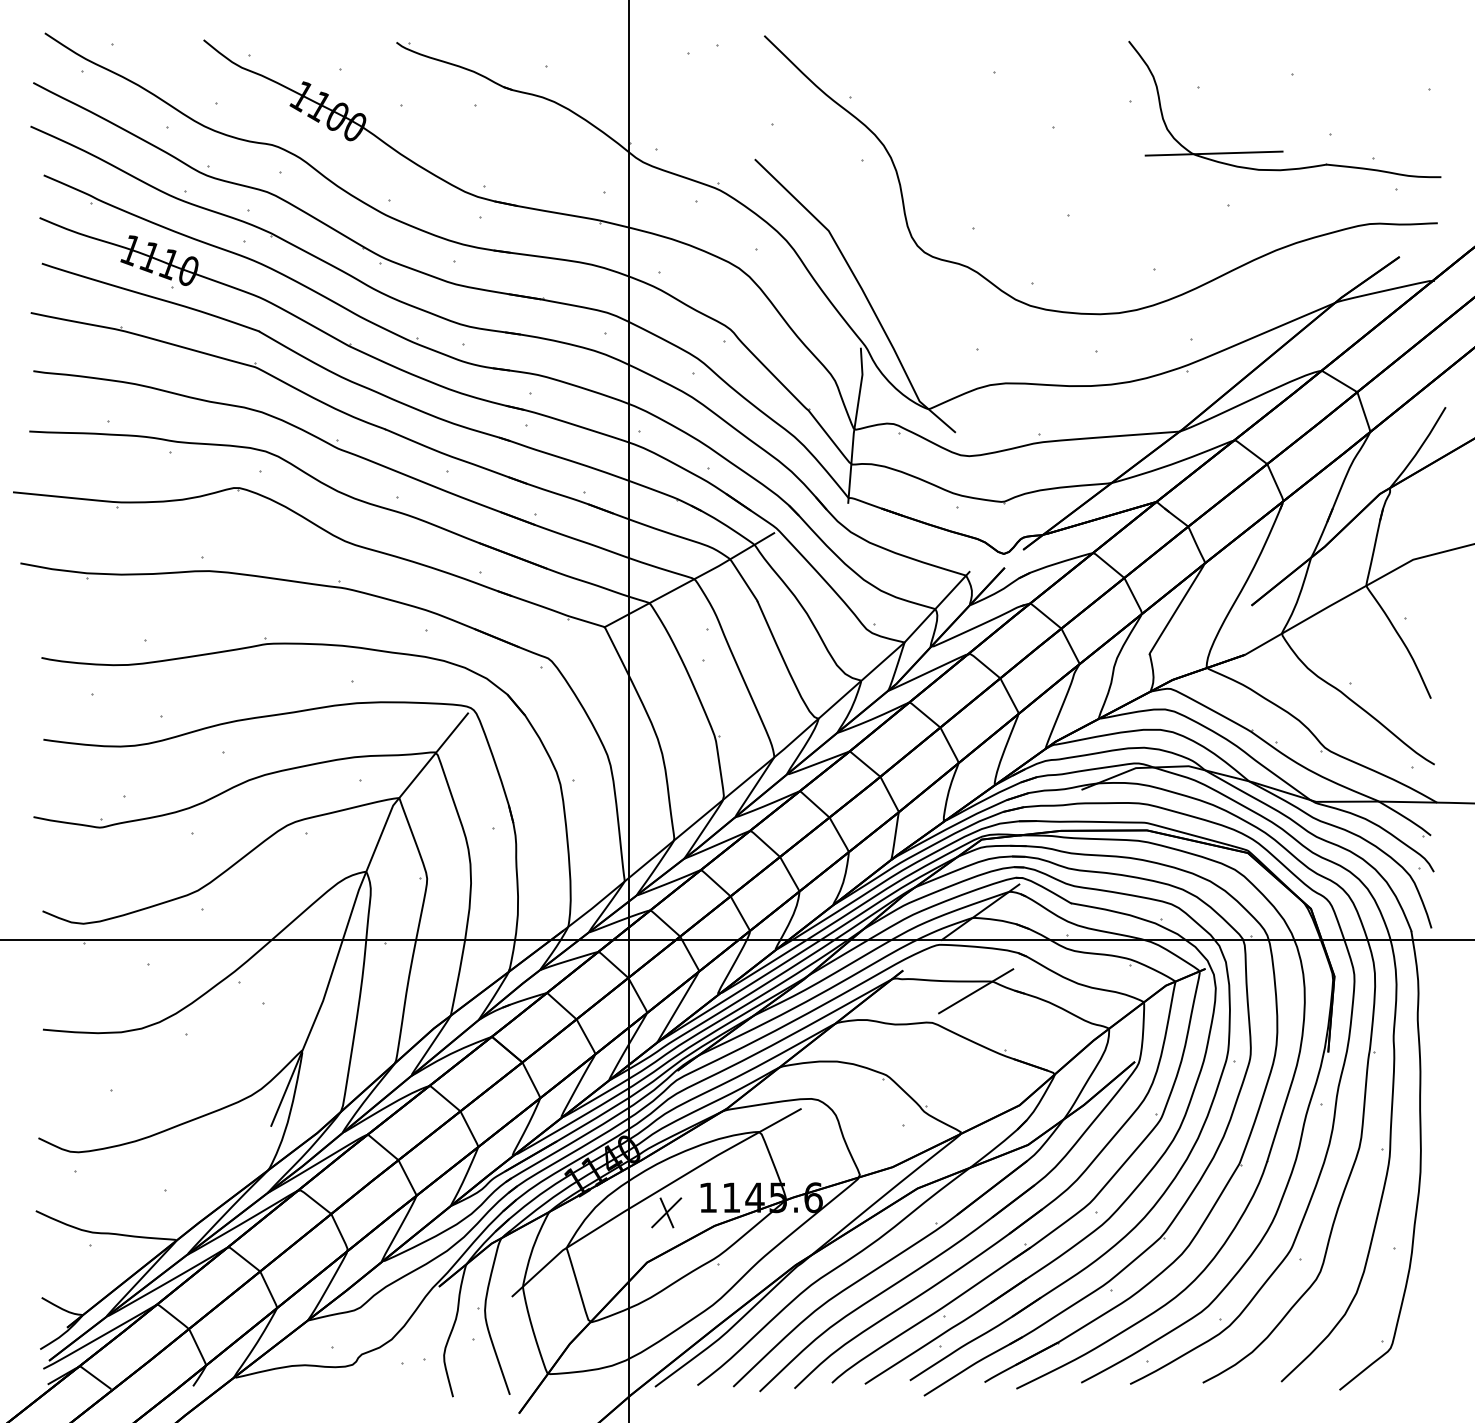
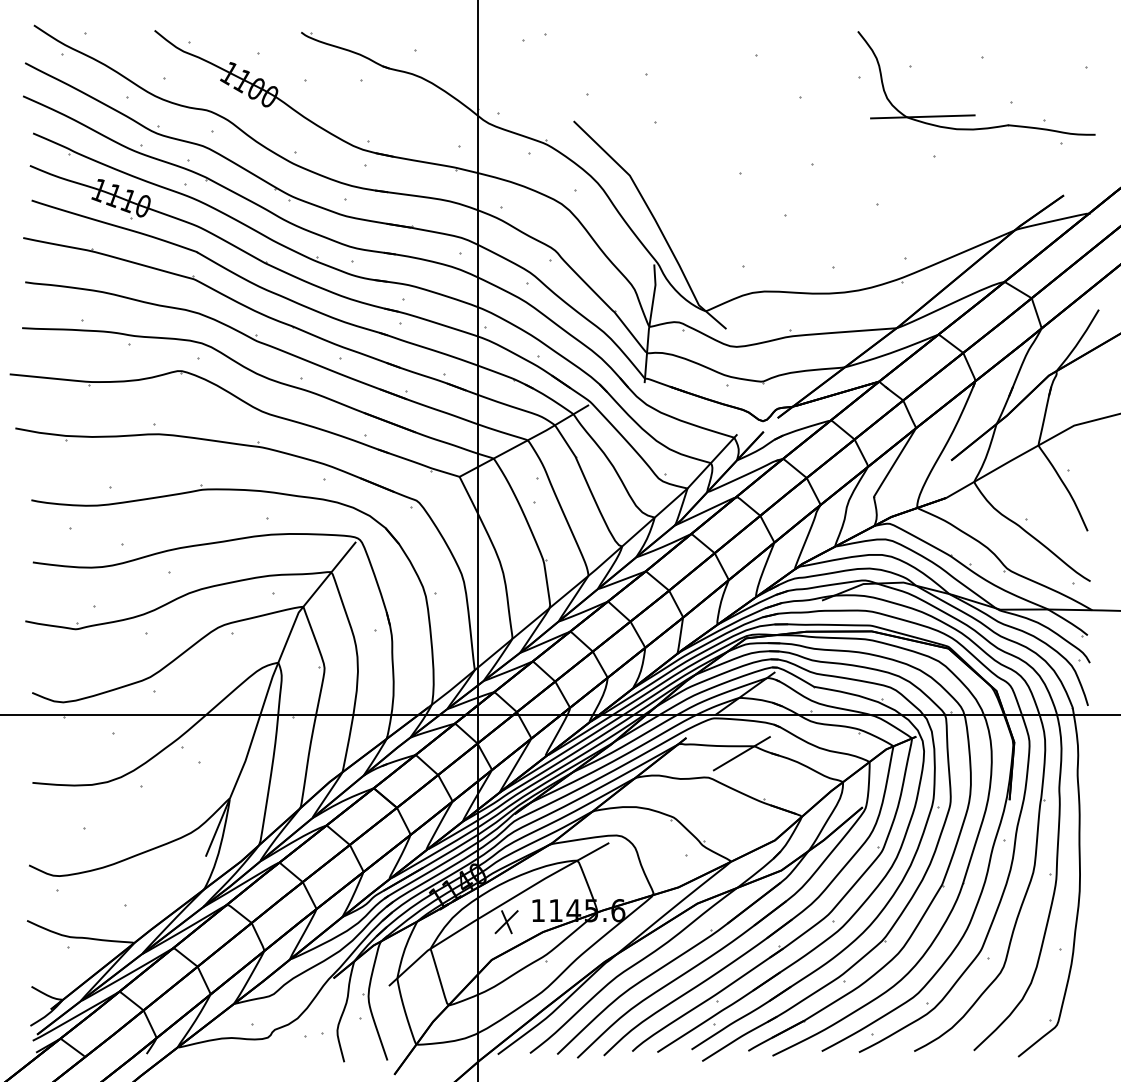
curve: (1104, 312) -> (839, 237), removed

